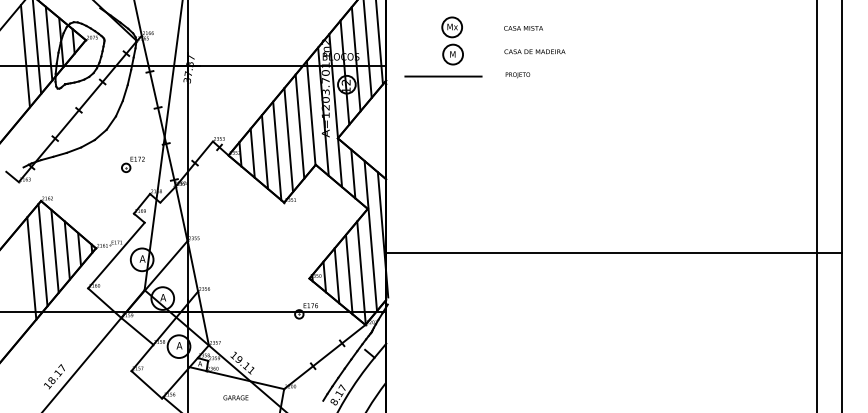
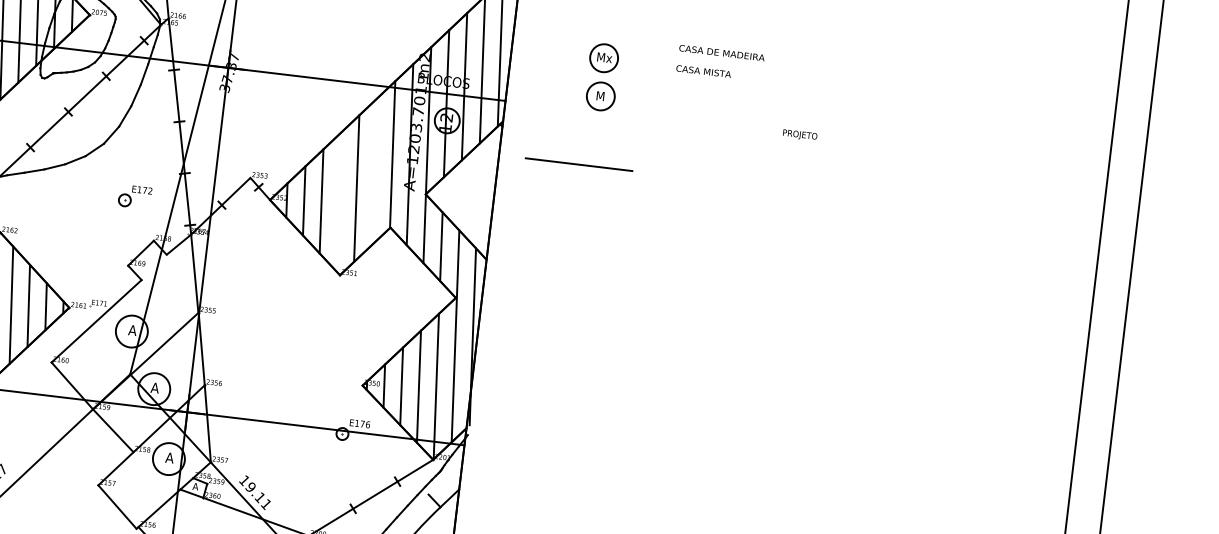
text: (534, 51) -> (721, 52), moved
text: (517, 75) -> (799, 135), moved
line: (443, 76) -> (579, 164), moved
line: (299, 126) -> (374, 171), removed
line: (277, 150) -> (339, 201), removed
line: (613, 252) -> (792, 399), removed

